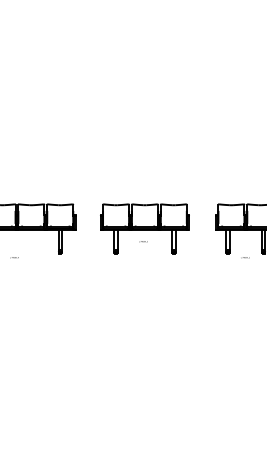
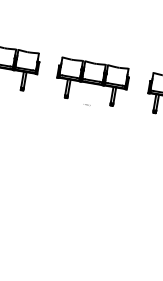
text: (143, 241) -> (87, 104), moved

